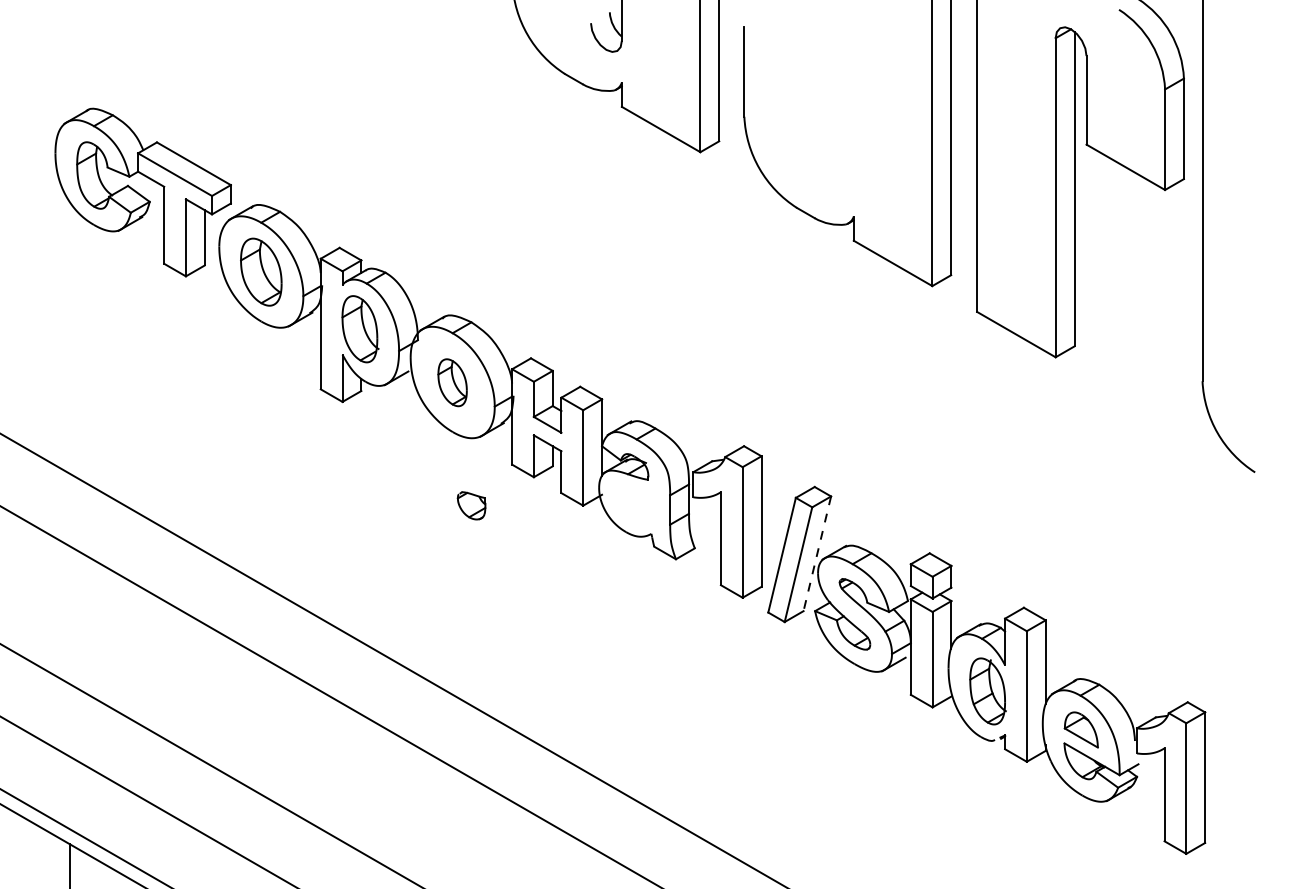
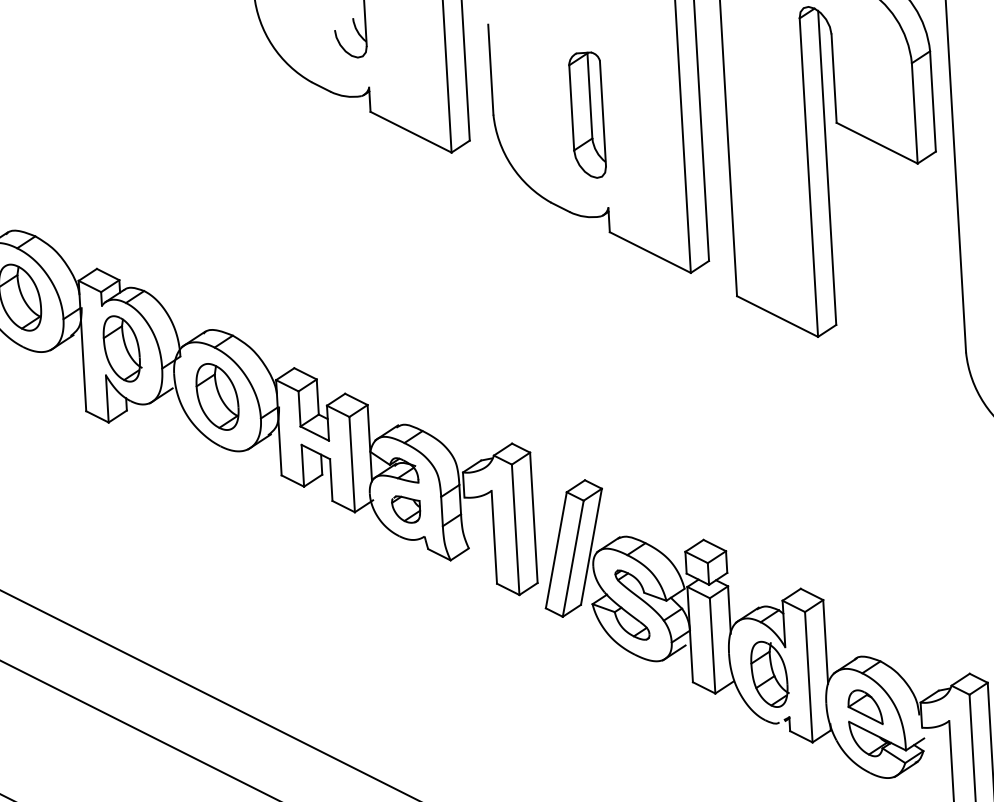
part: (837, 122) -> (586, 115), added
part: (452, 382) -> (217, 396), size x1.43
part: (471, 505) -> (406, 509), moved
line: (817, 553) -> (591, 546), dashed -> solid

